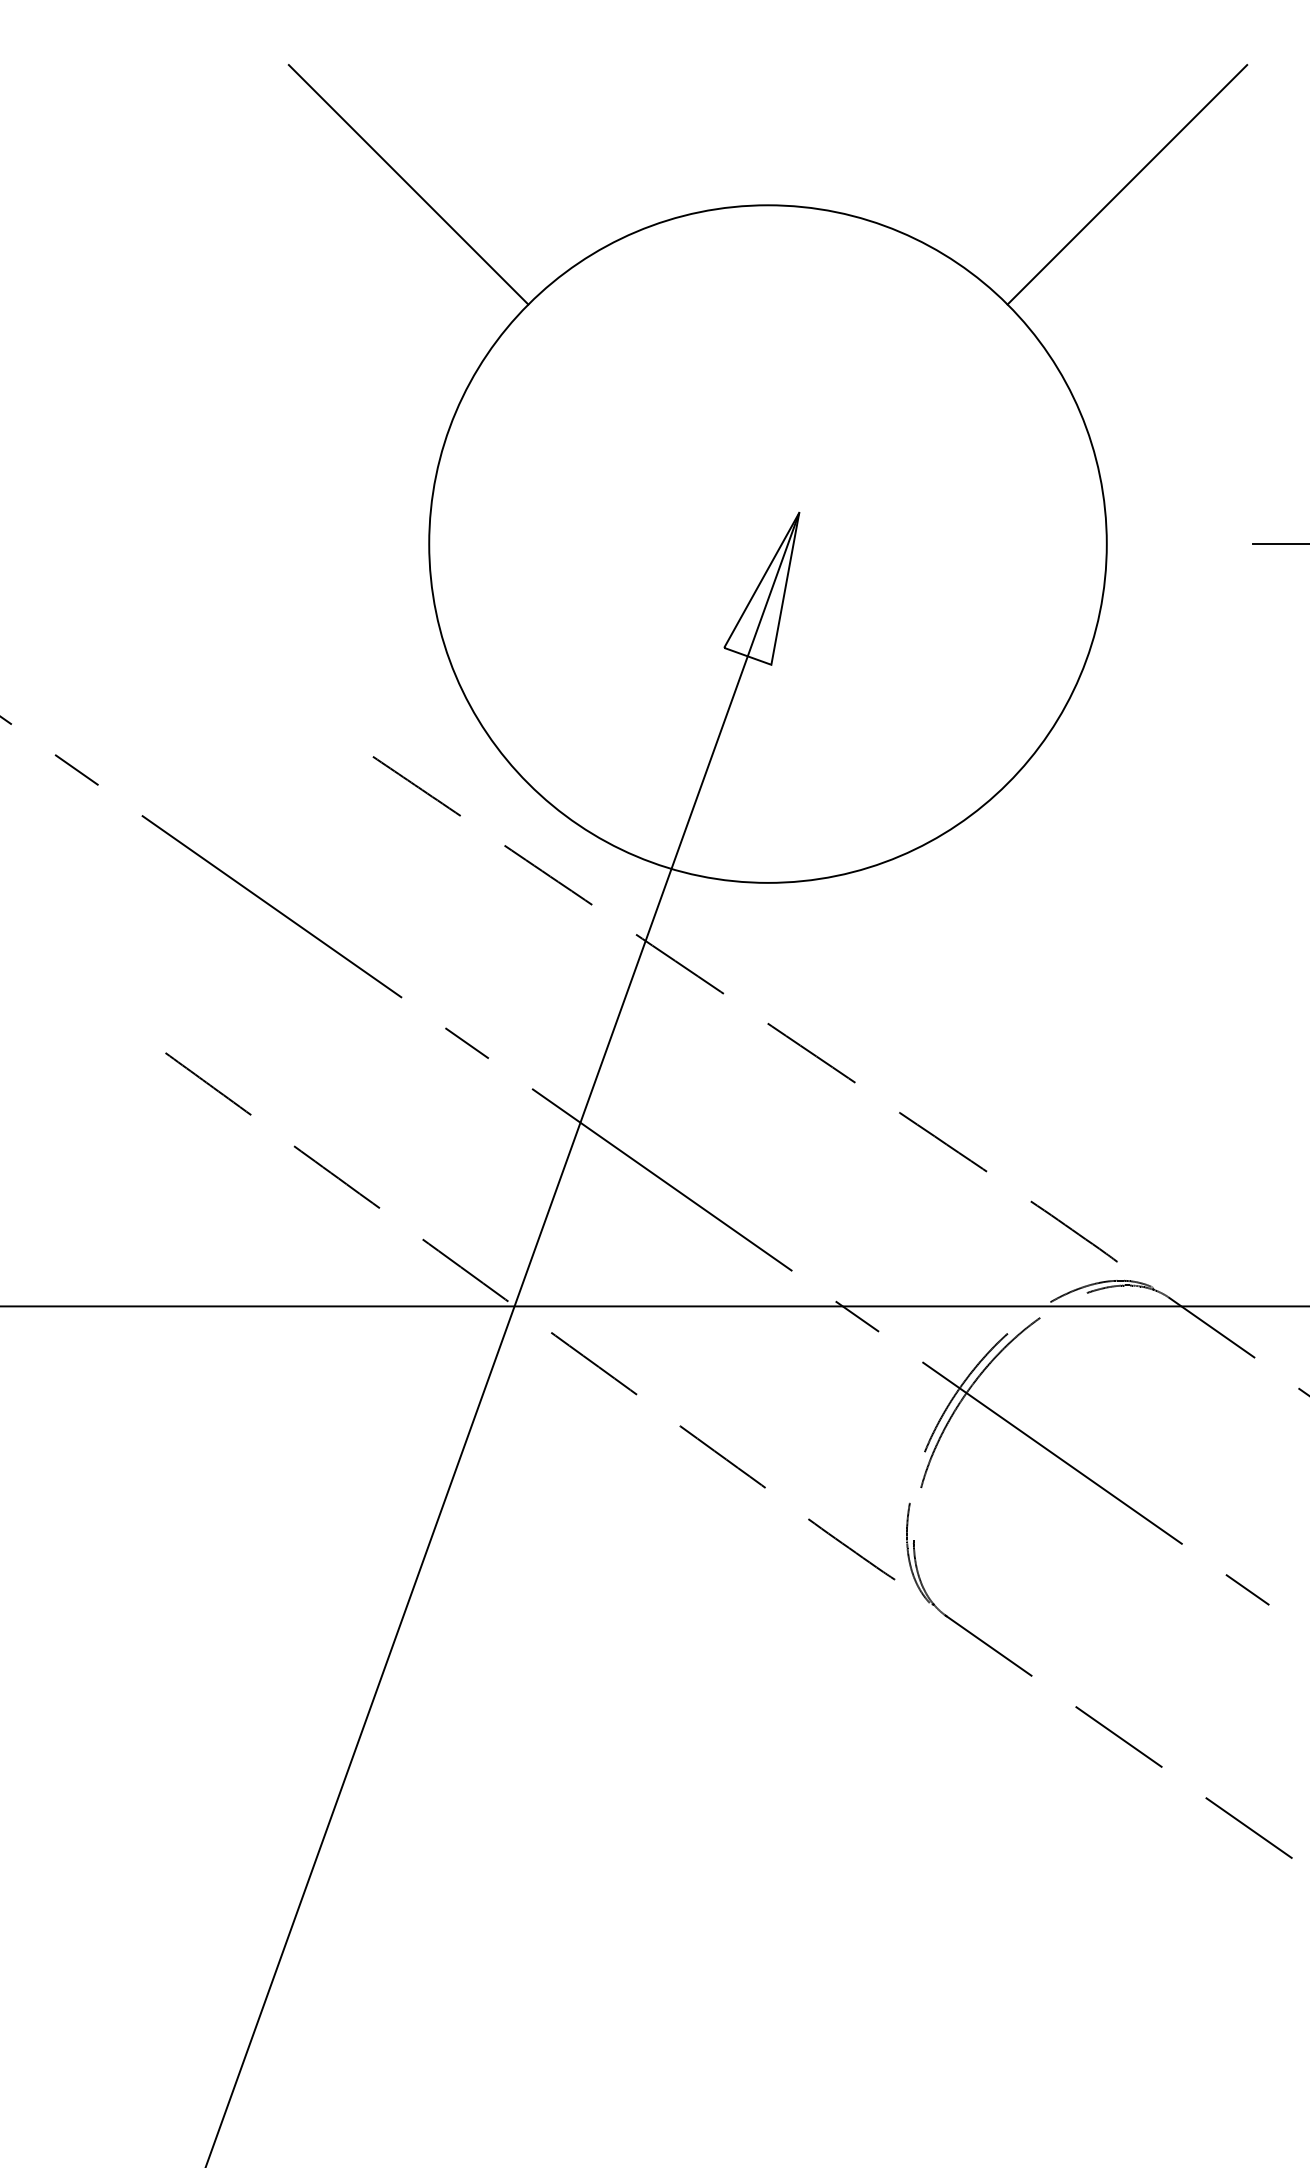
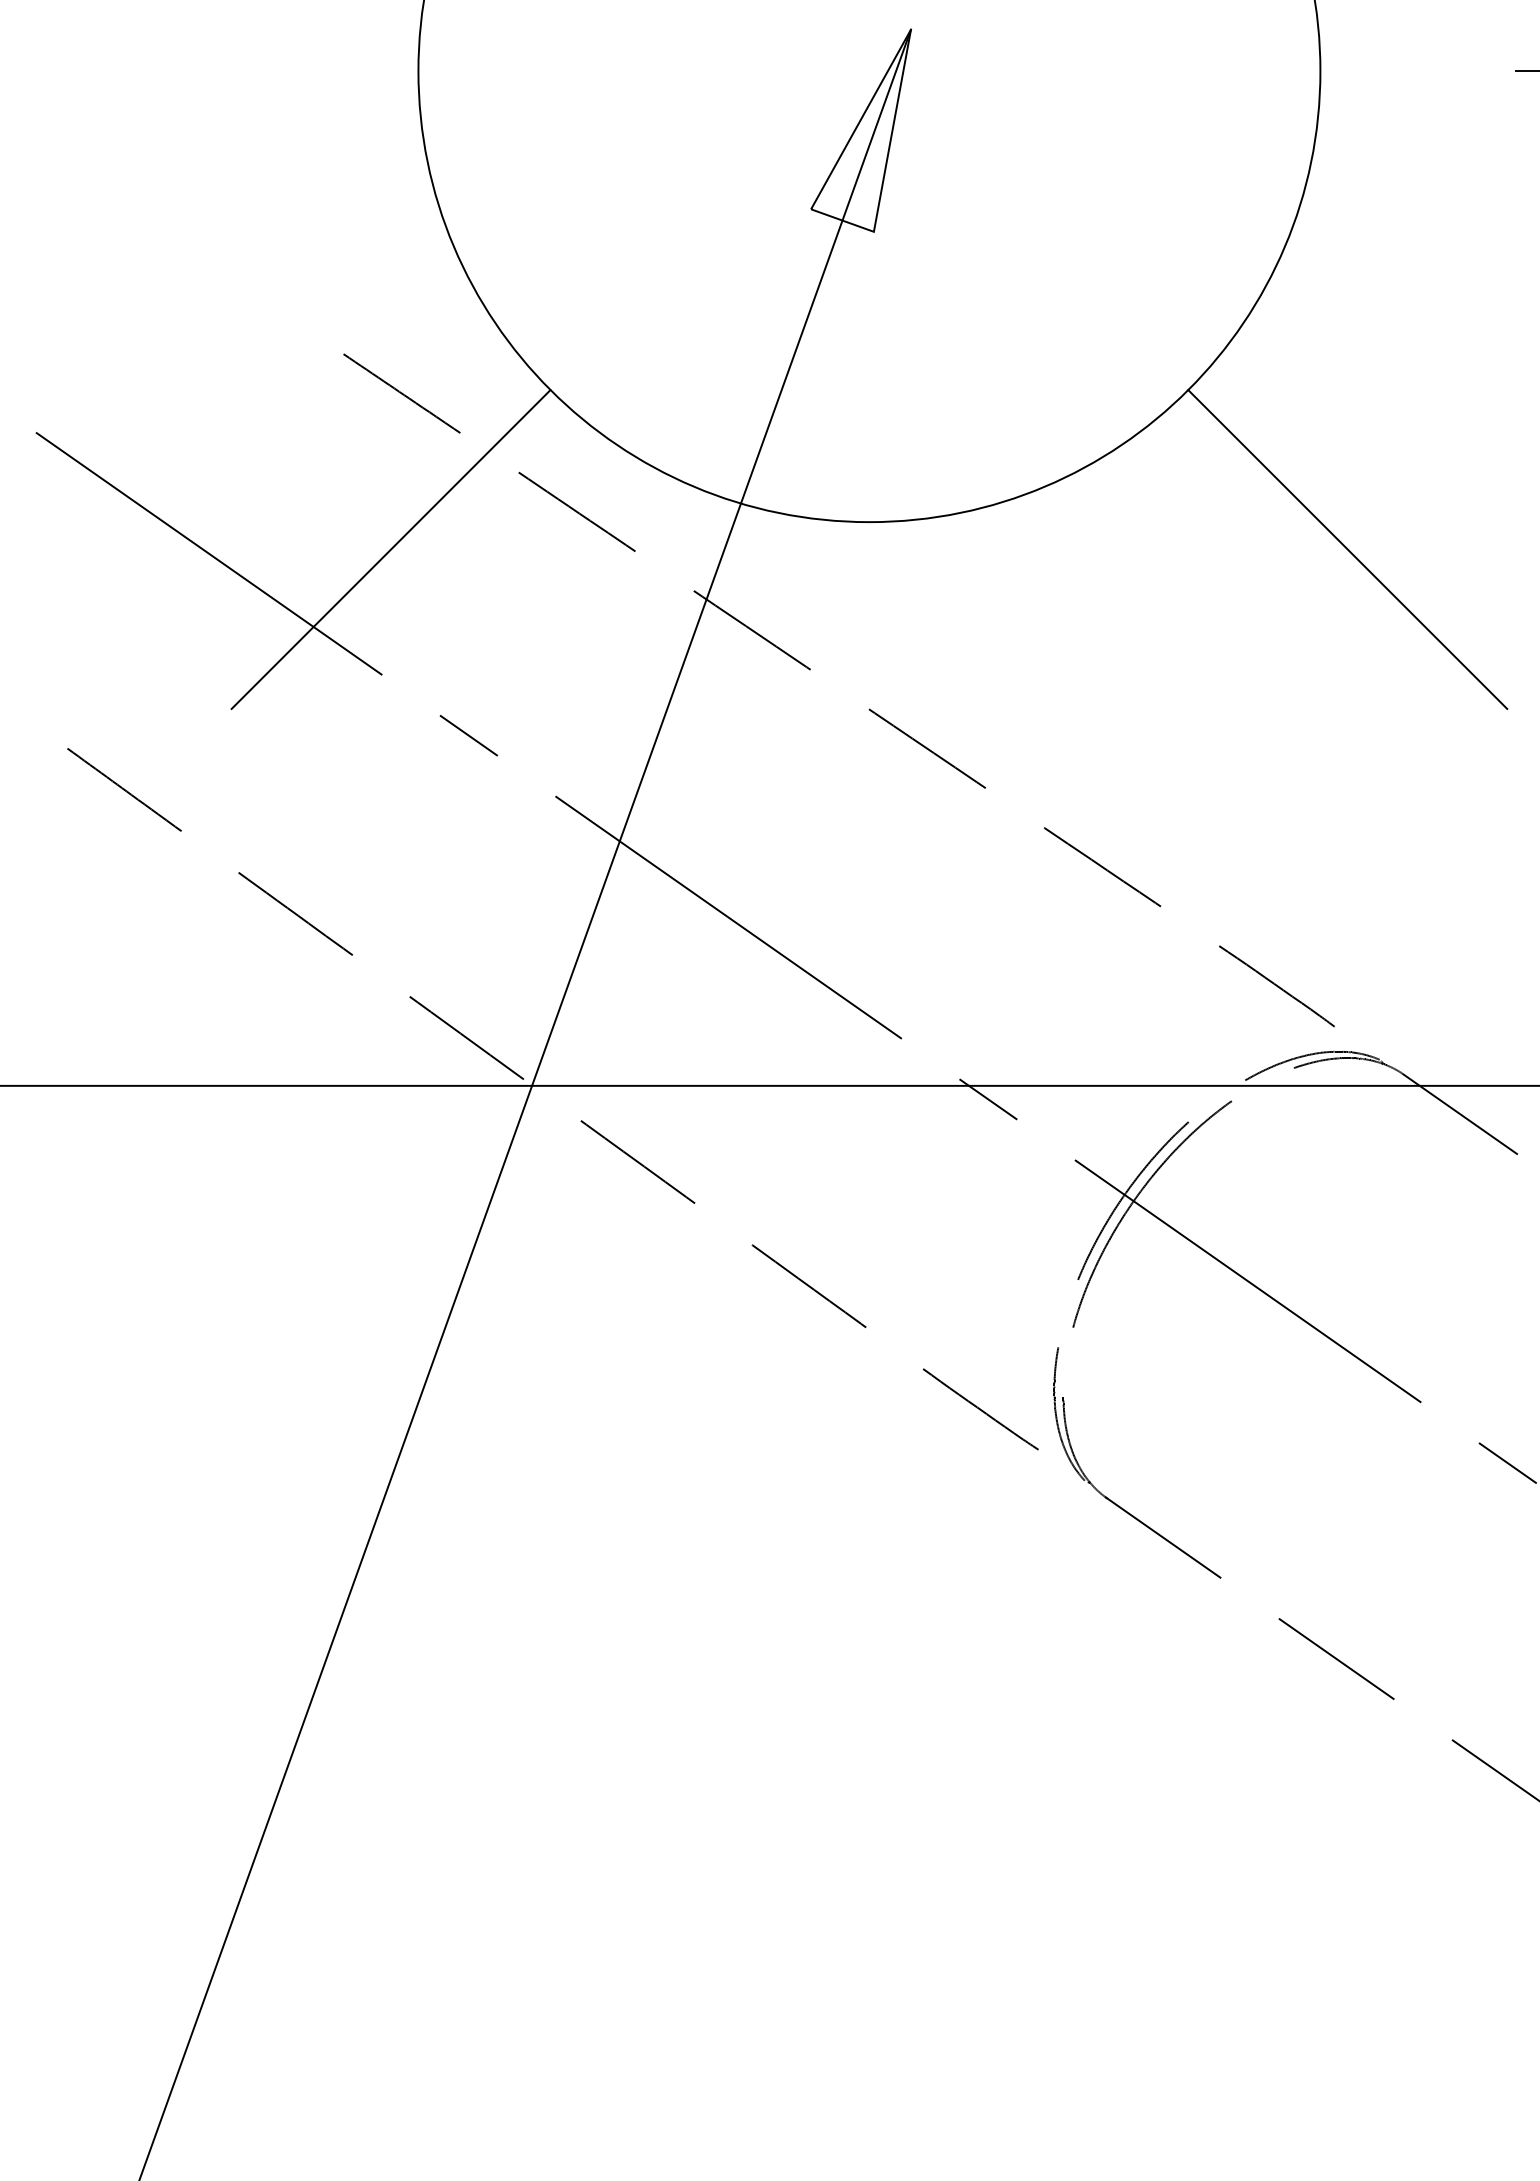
line: (408, 903) -> (390, 549), added
line: (1127, 903) -> (1347, 549), added

